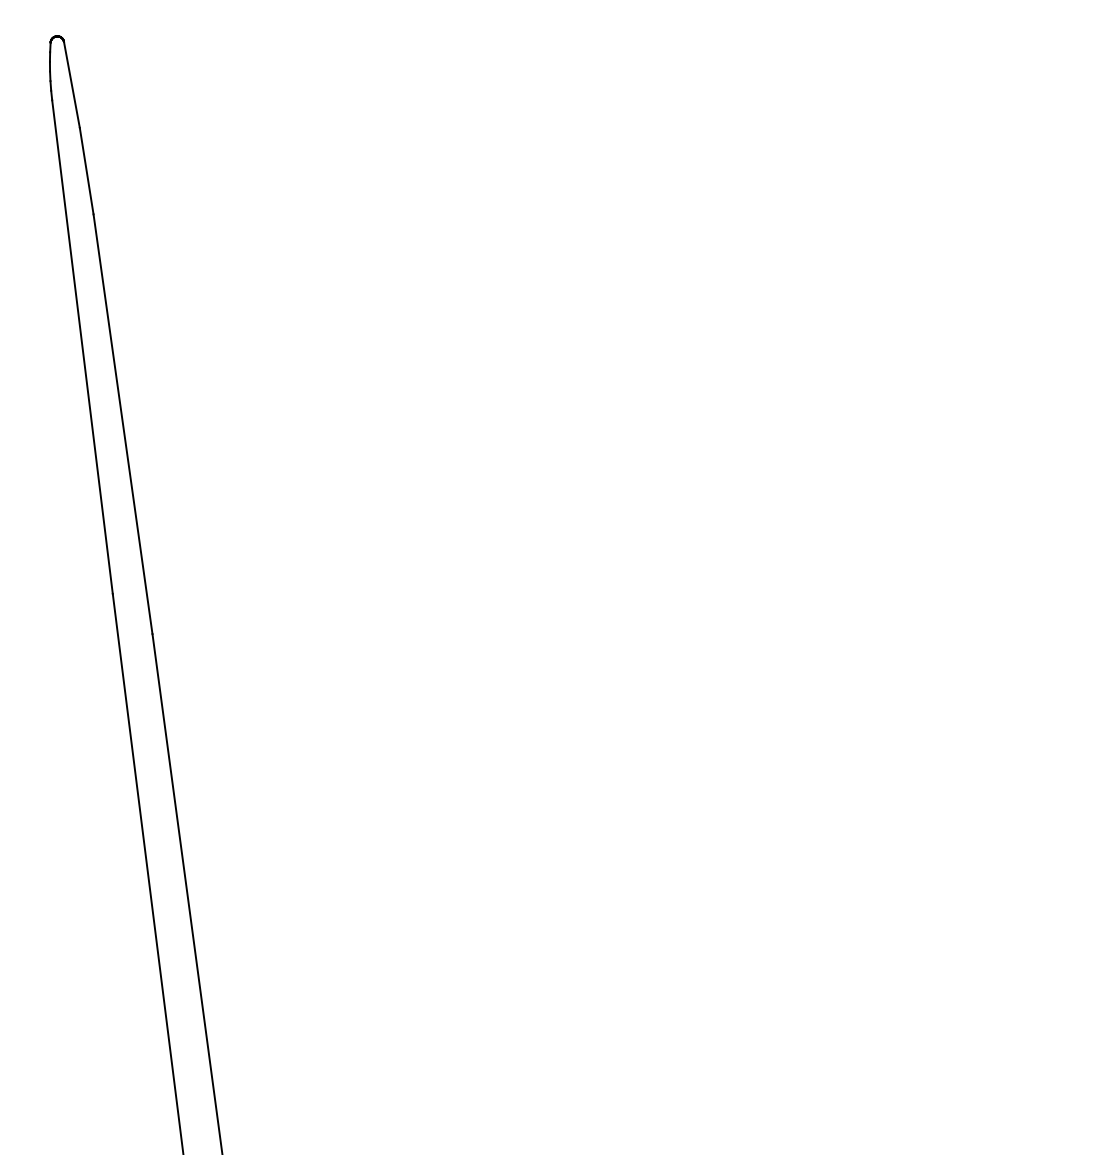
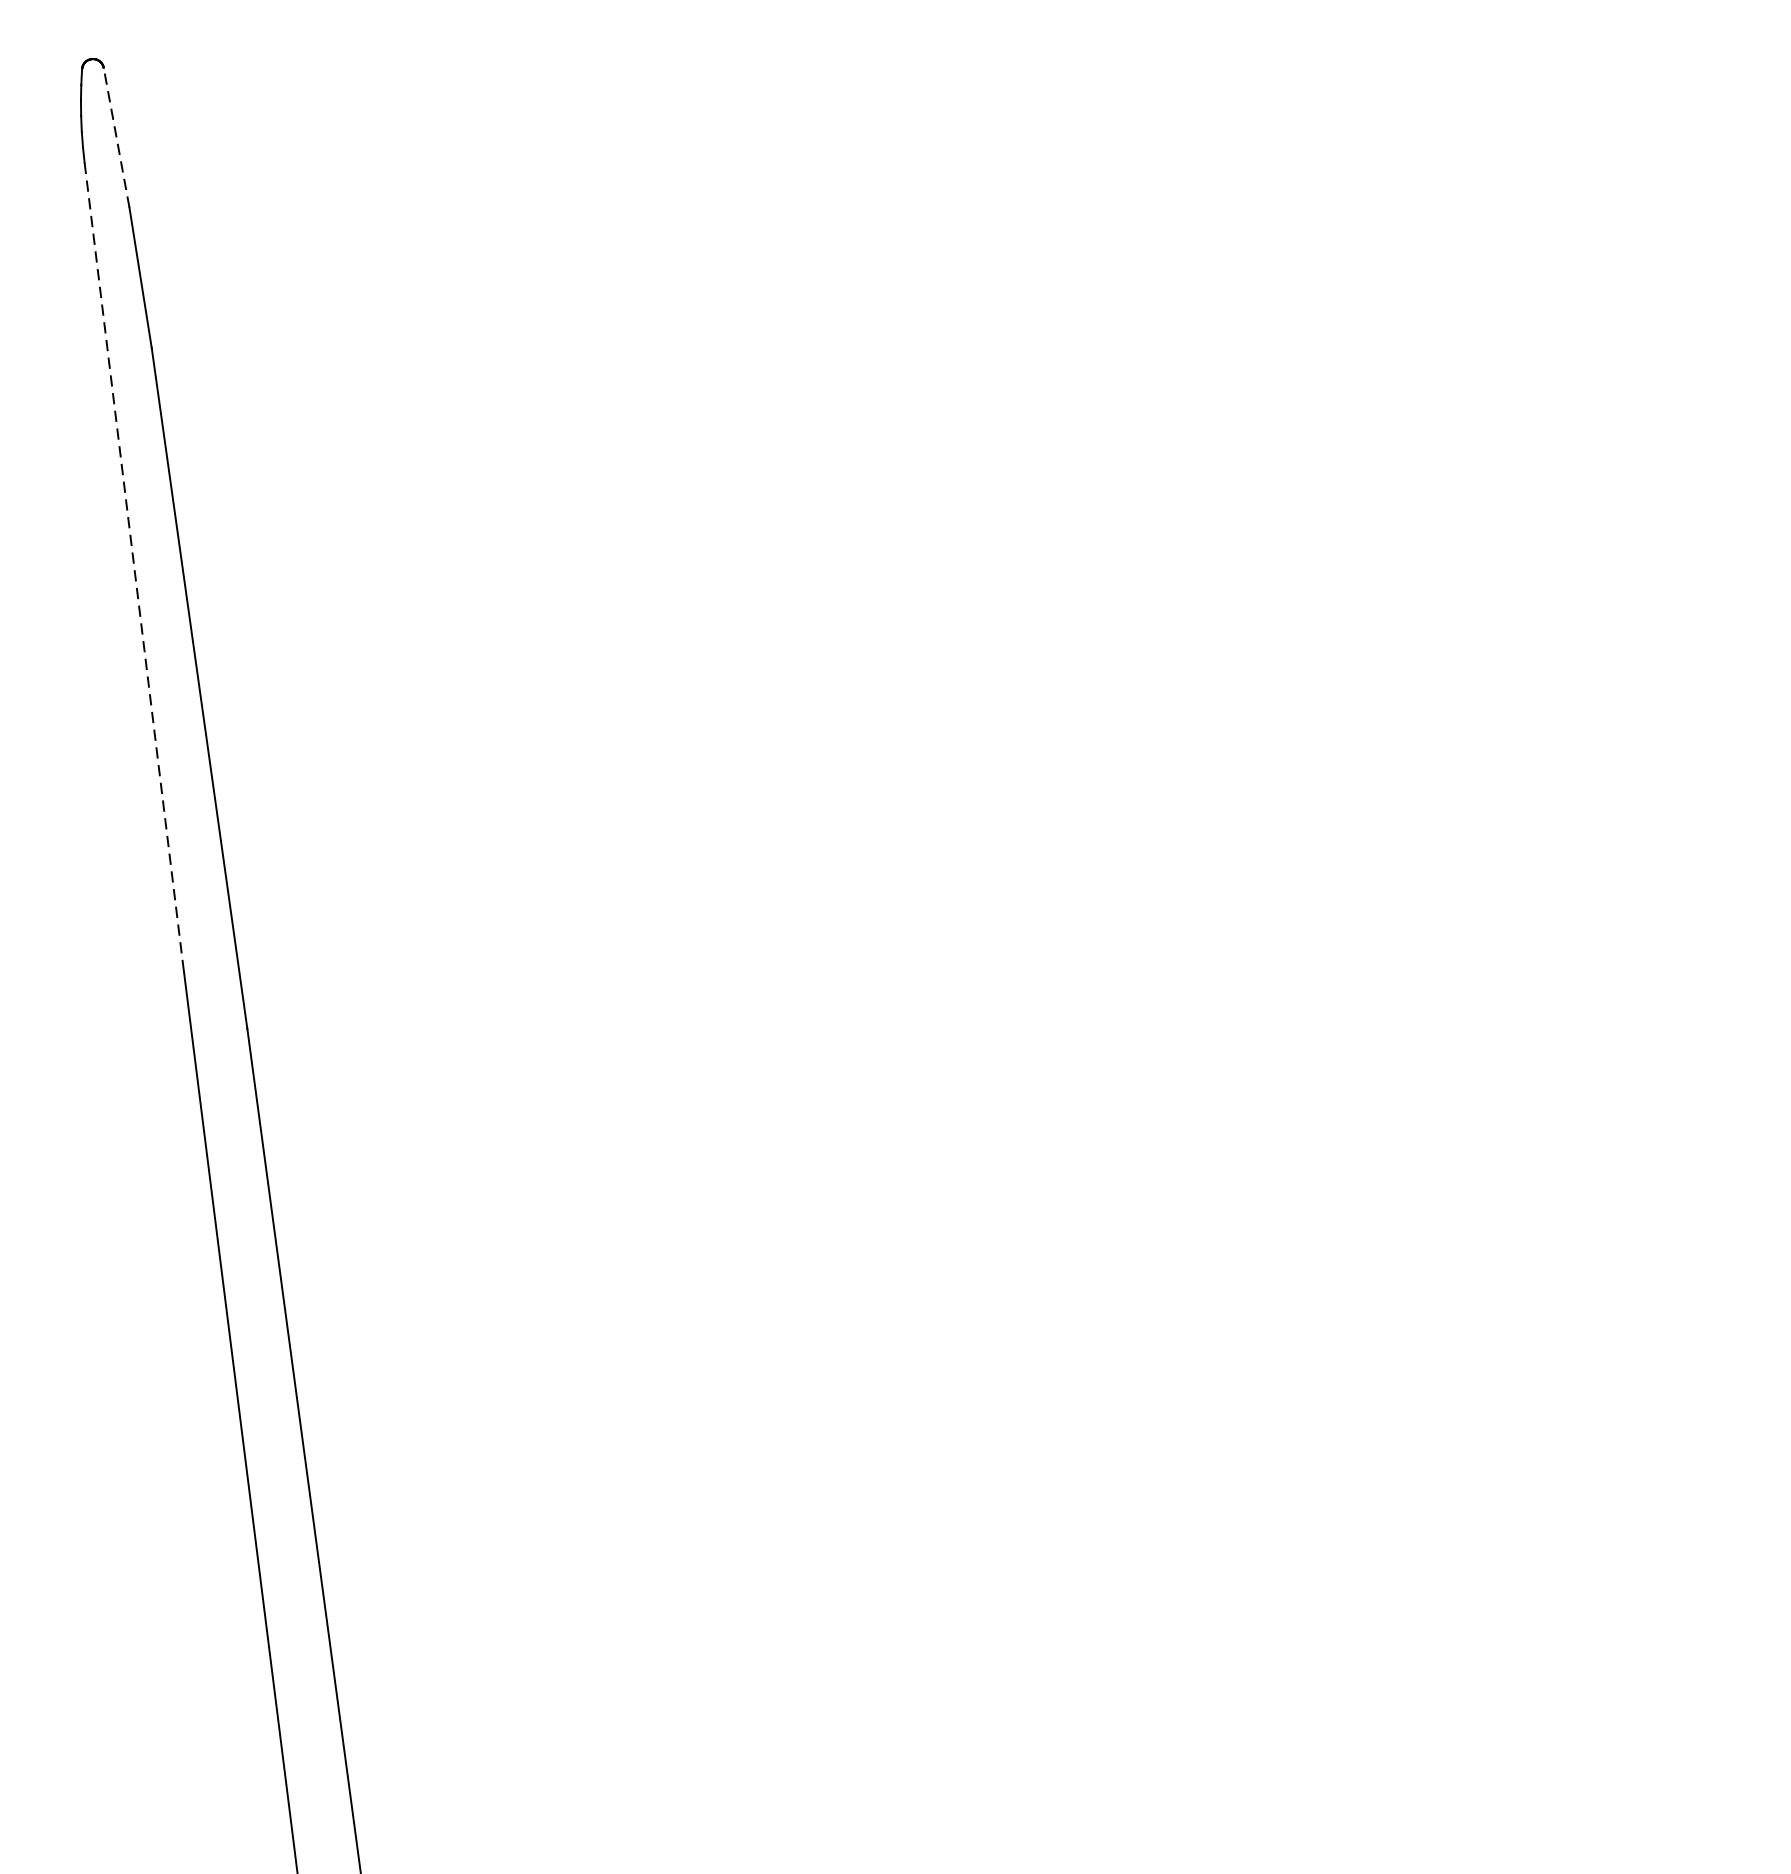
line: (71, 84) -> (115, 137), solid -> dashed
line: (82, 347) -> (133, 563), solid -> dashed

